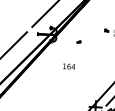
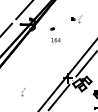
text: (68, 66) -> (55, 40), moved

